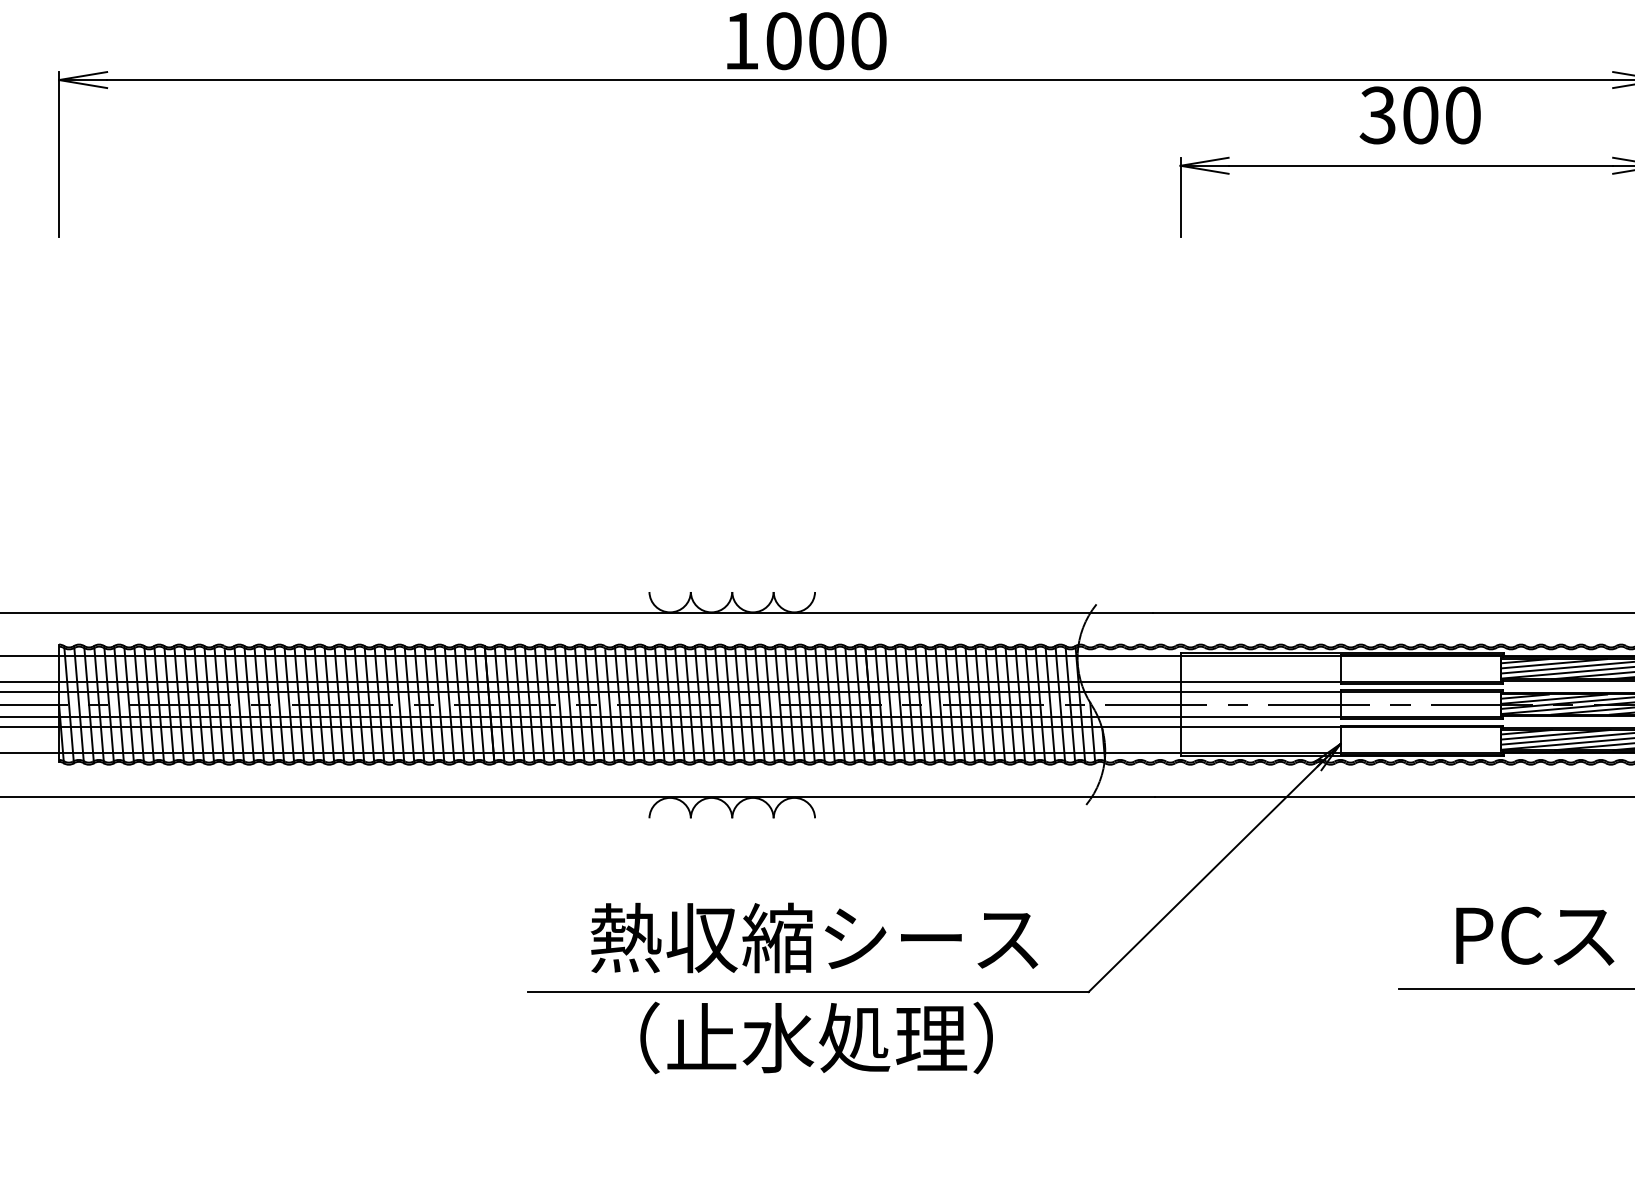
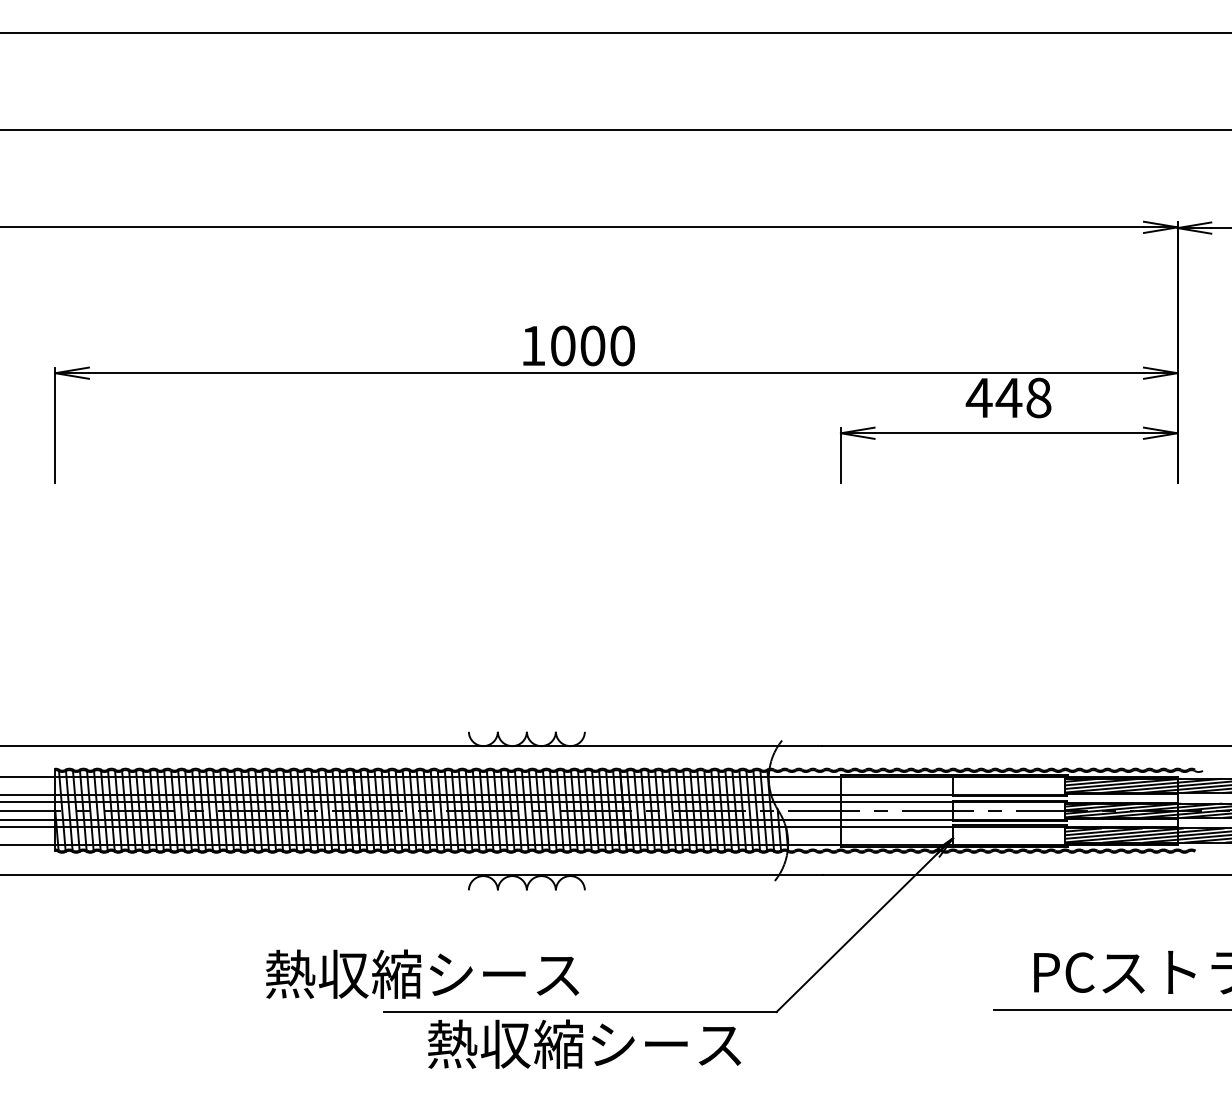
text: (1419, 114) -> (1008, 397), 300 -> 448
text: (814, 936) -> (422, 973), moved
text: (814, 1038) -> (584, 1044), （止水処理） -> 熱収縮シース

